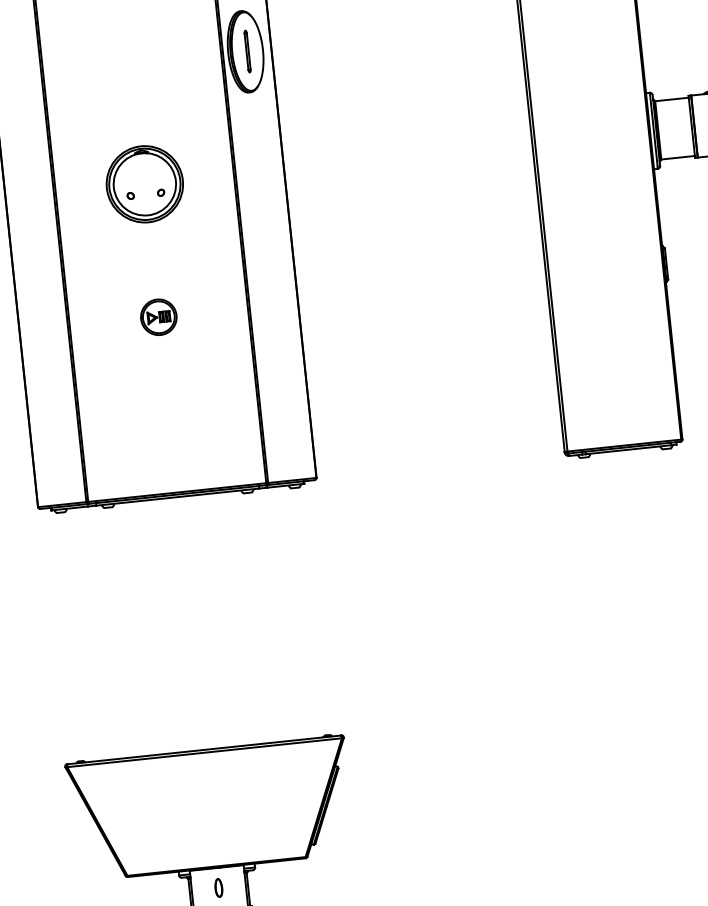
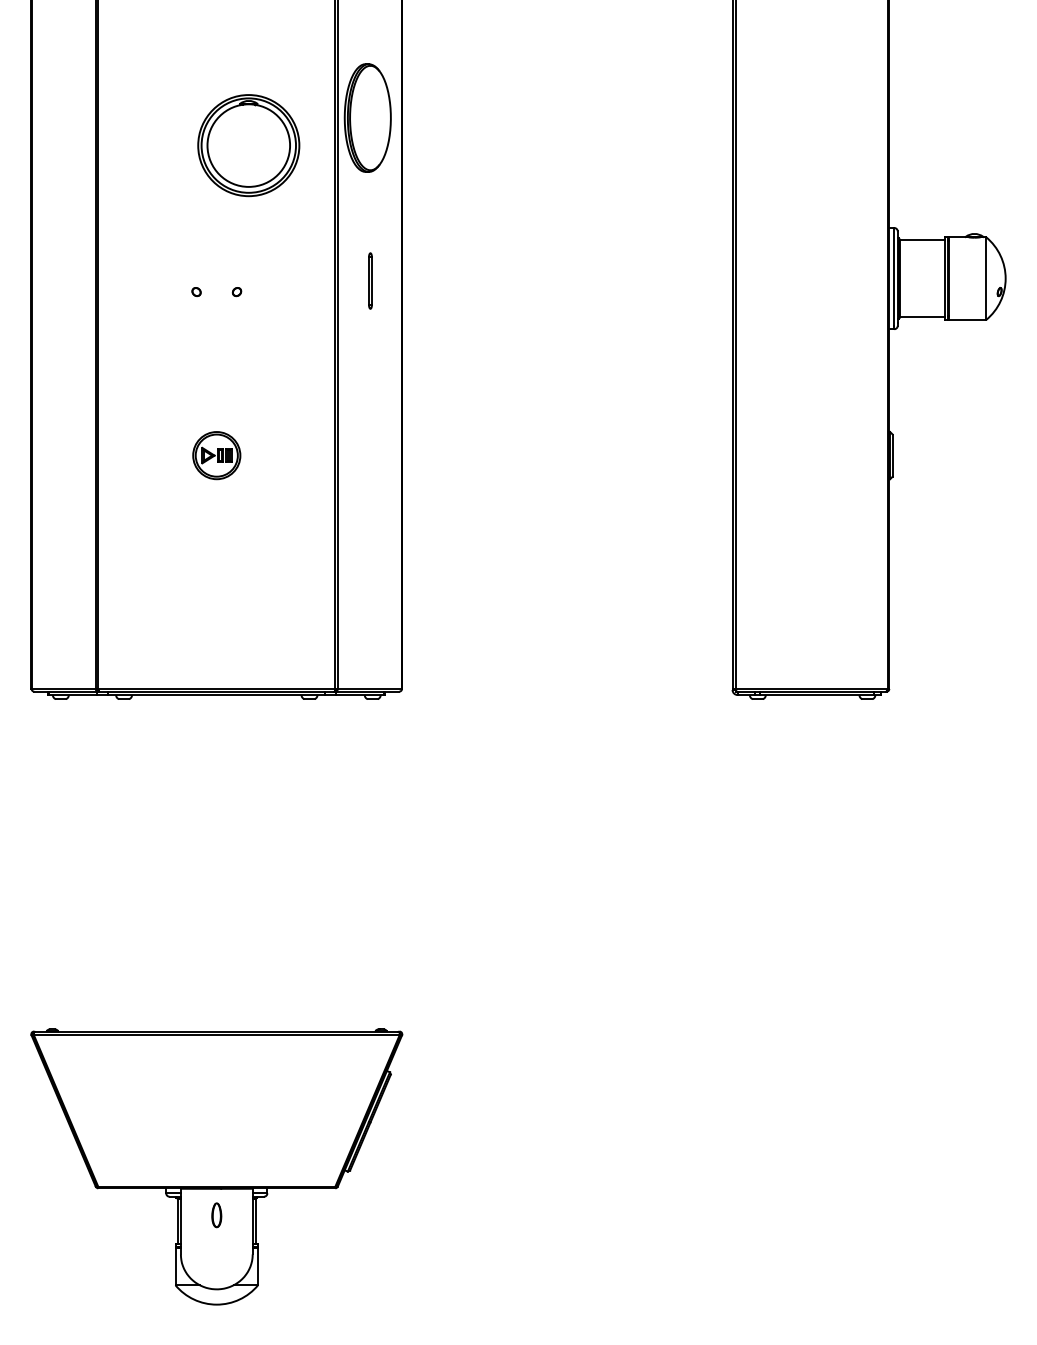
line: (246, 51) -> (369, 280), moved
part: (144, 184) -> (248, 145), moved

